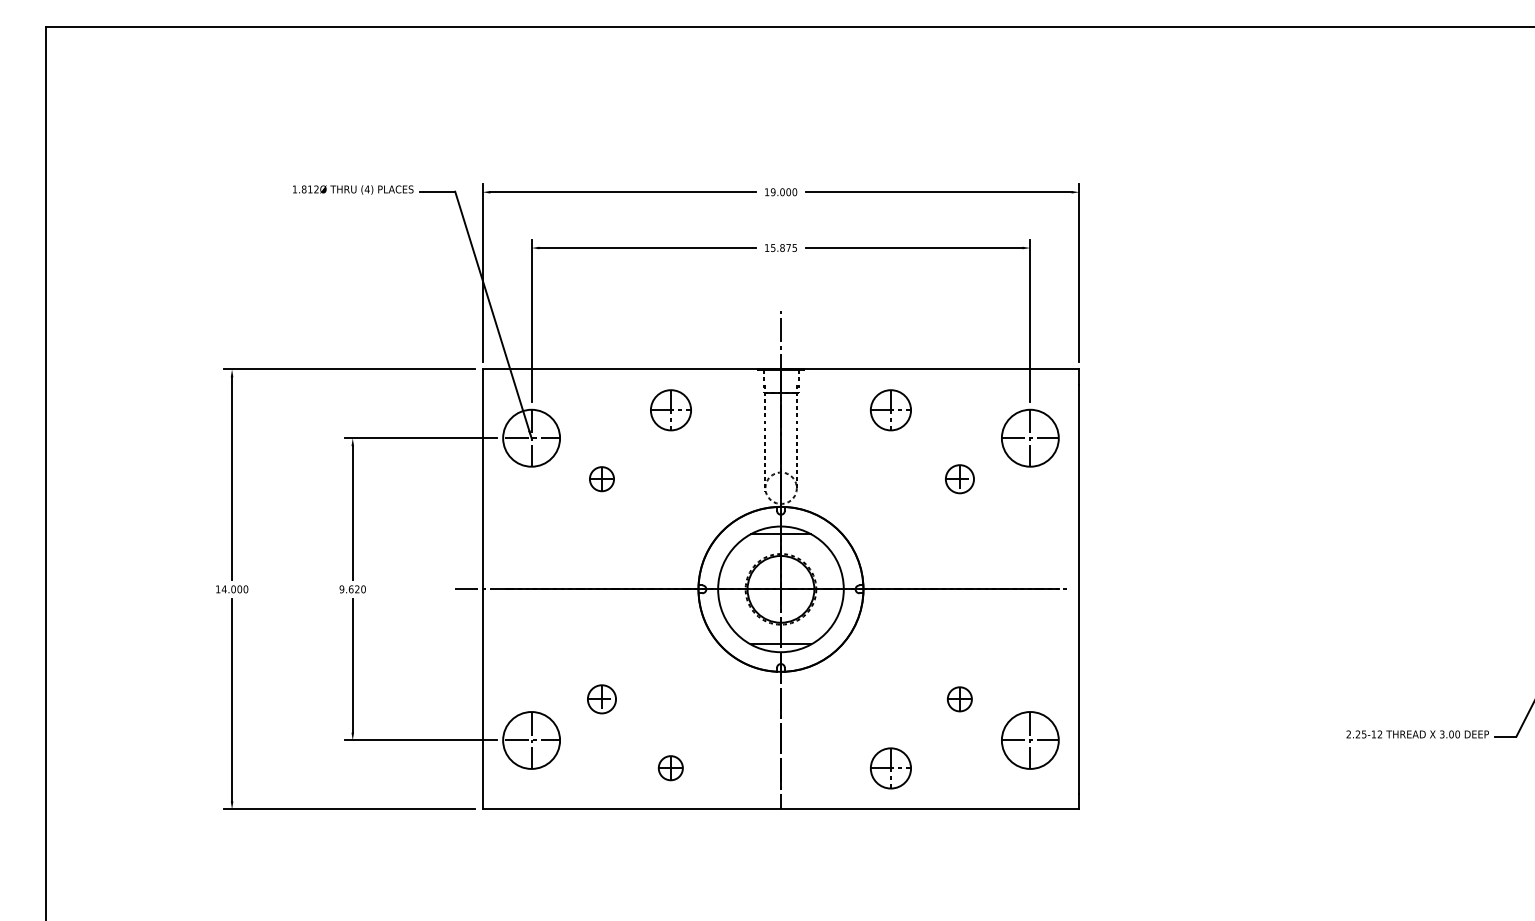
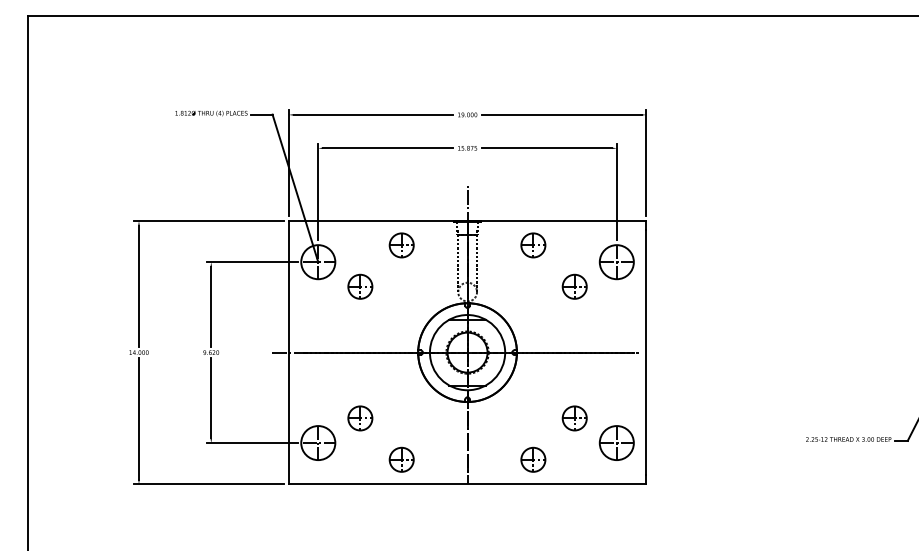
part: (602, 478) -> (360, 286), size x1.67
part: (959, 478) -> (574, 286), size x1.43
part: (602, 699) -> (360, 418), size x1.43
part: (959, 699) -> (574, 418), size x1.67
part: (670, 767) -> (401, 459), size x1.67

